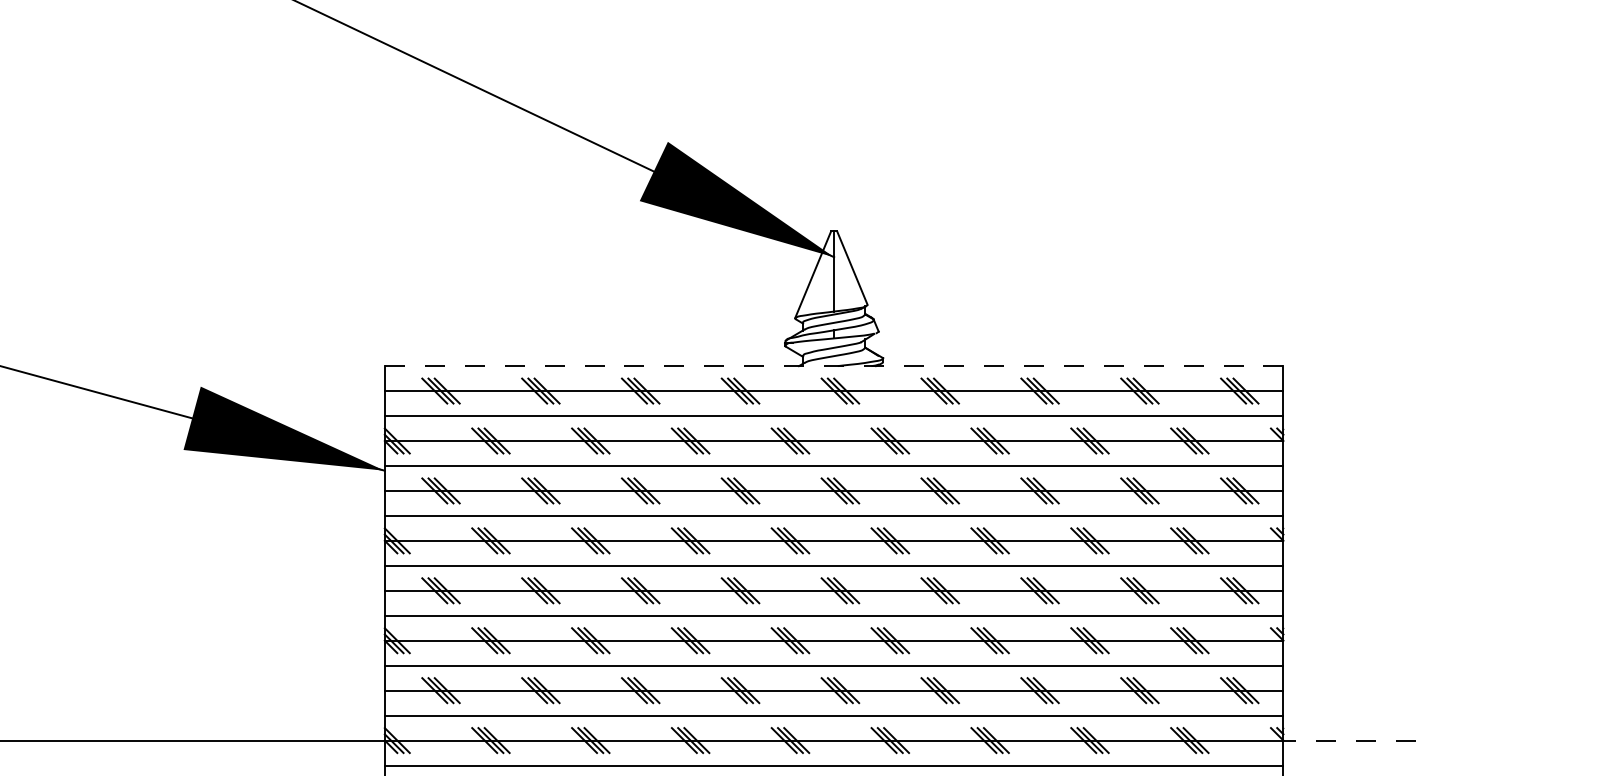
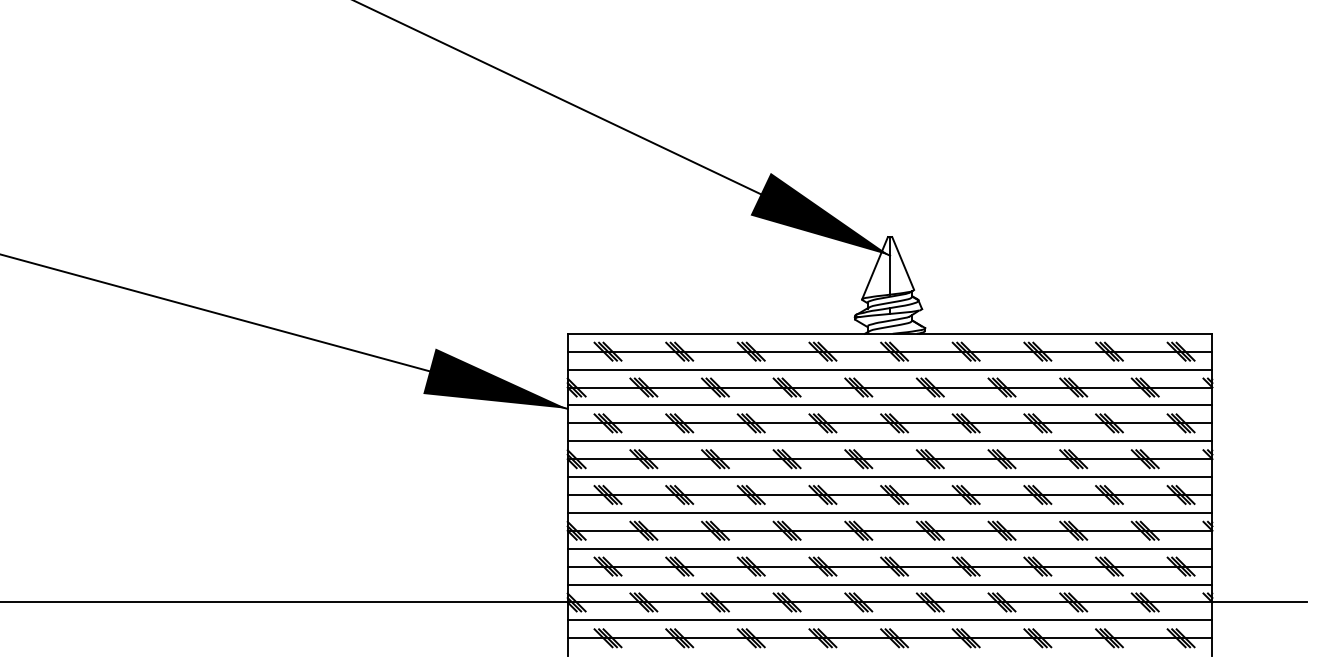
line: (833, 365) -> (889, 333), dashed -> solid
line: (1349, 740) -> (1259, 602), dashed -> solid

